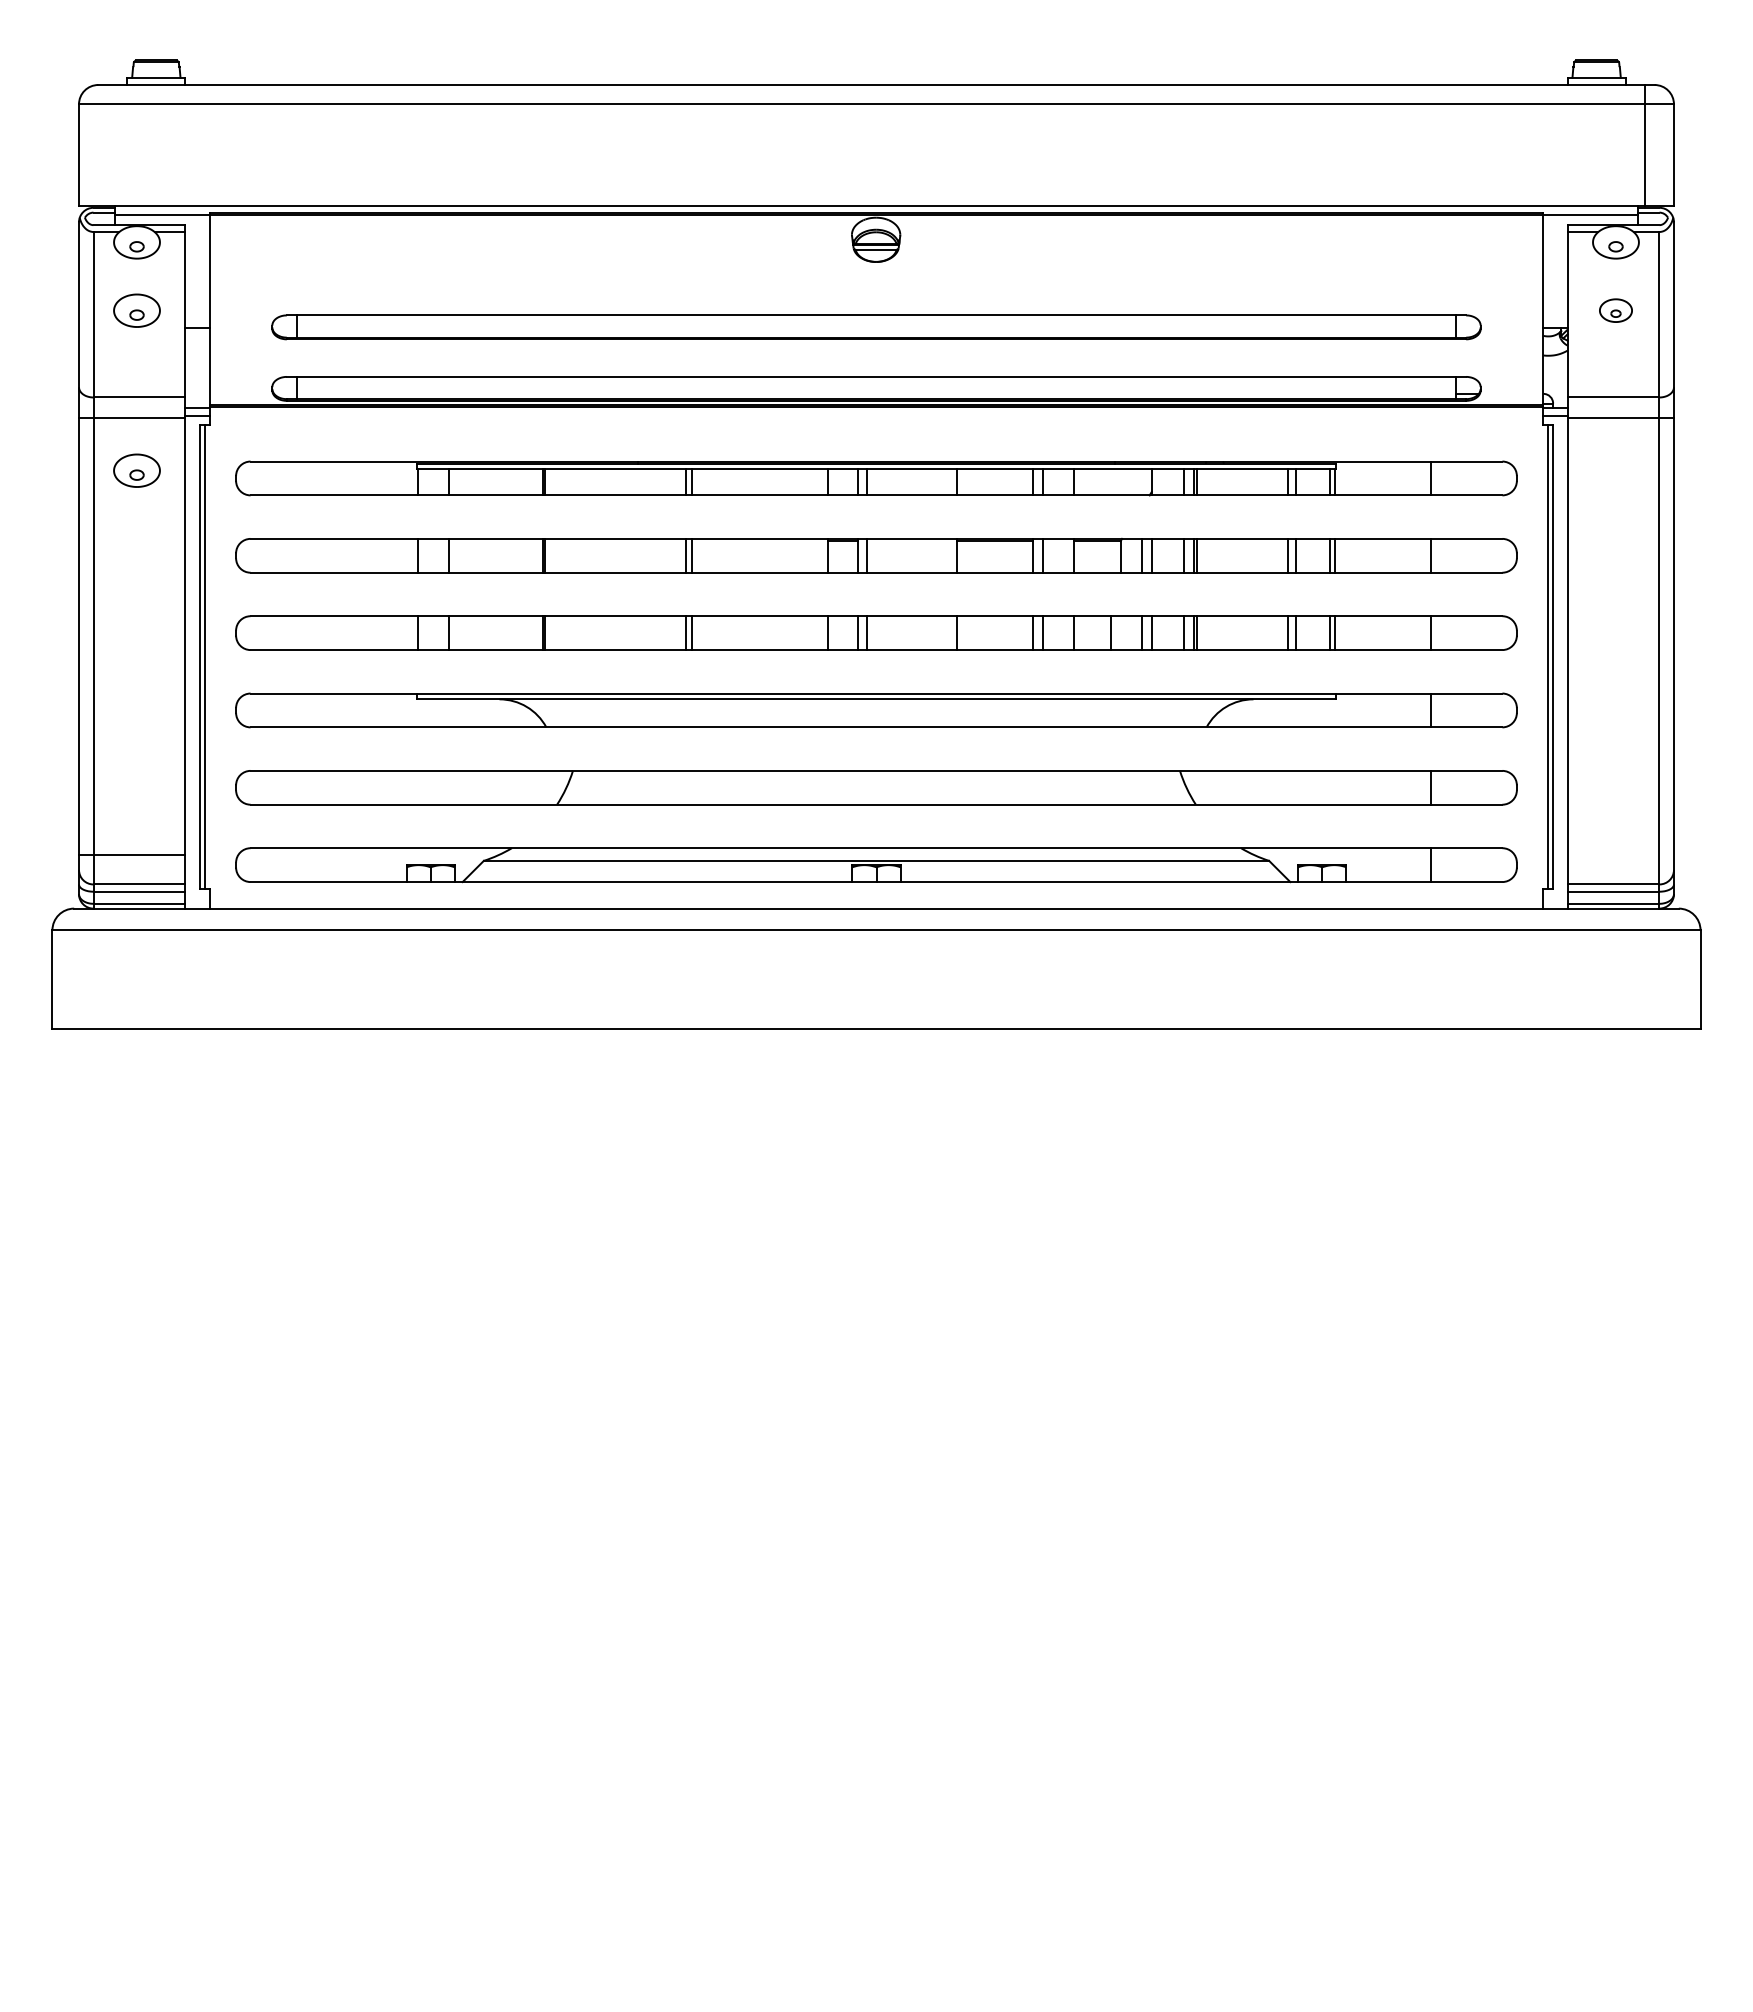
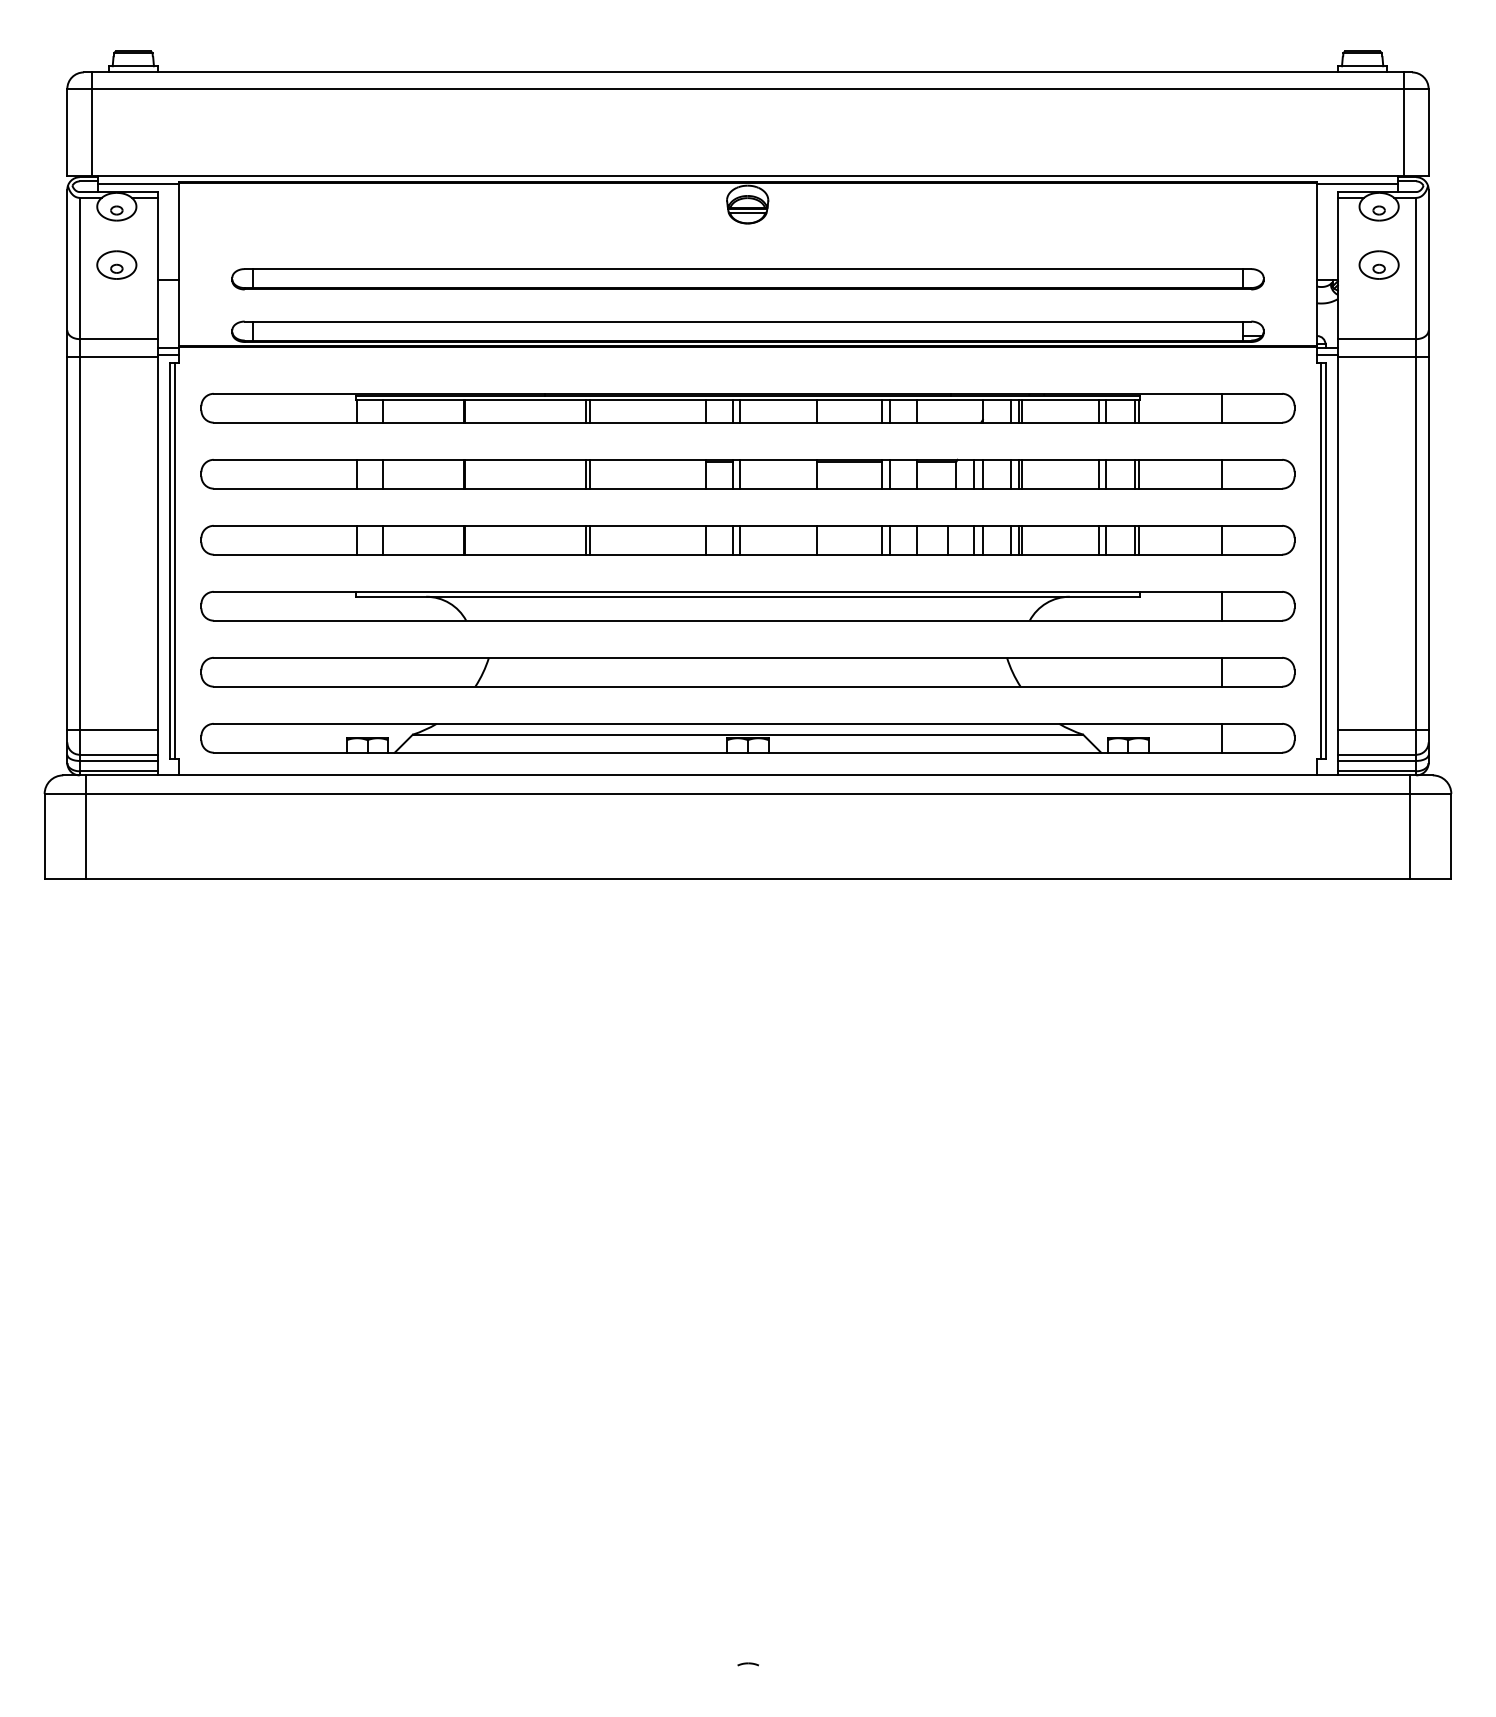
line: (108, 145) -> (92, 124), added
part: (1615, 310) -> (1378, 264), size x1.43
part: (136, 470) -> (116, 401), removed
line: (1620, 855) -> (1383, 730), added
line: (100, 968) -> (85, 826), added
line: (1652, 968) -> (1410, 826), added
part: (876, 1950) -> (748, 1664), added

